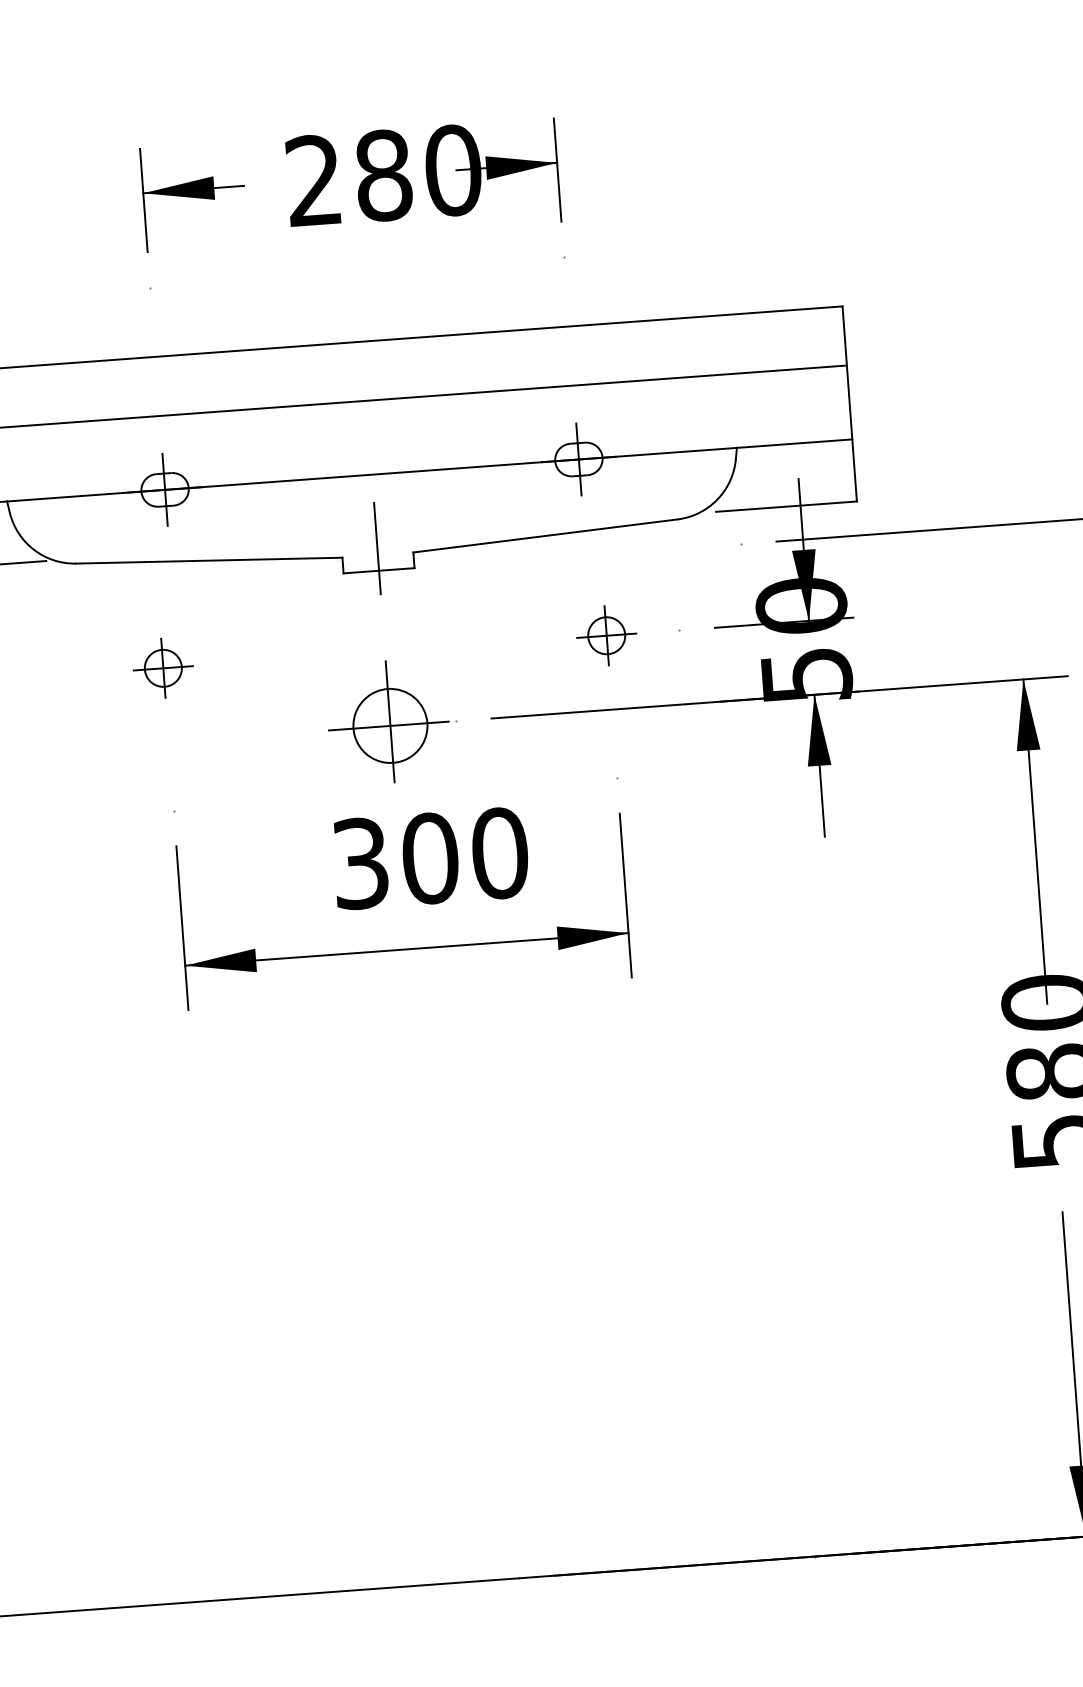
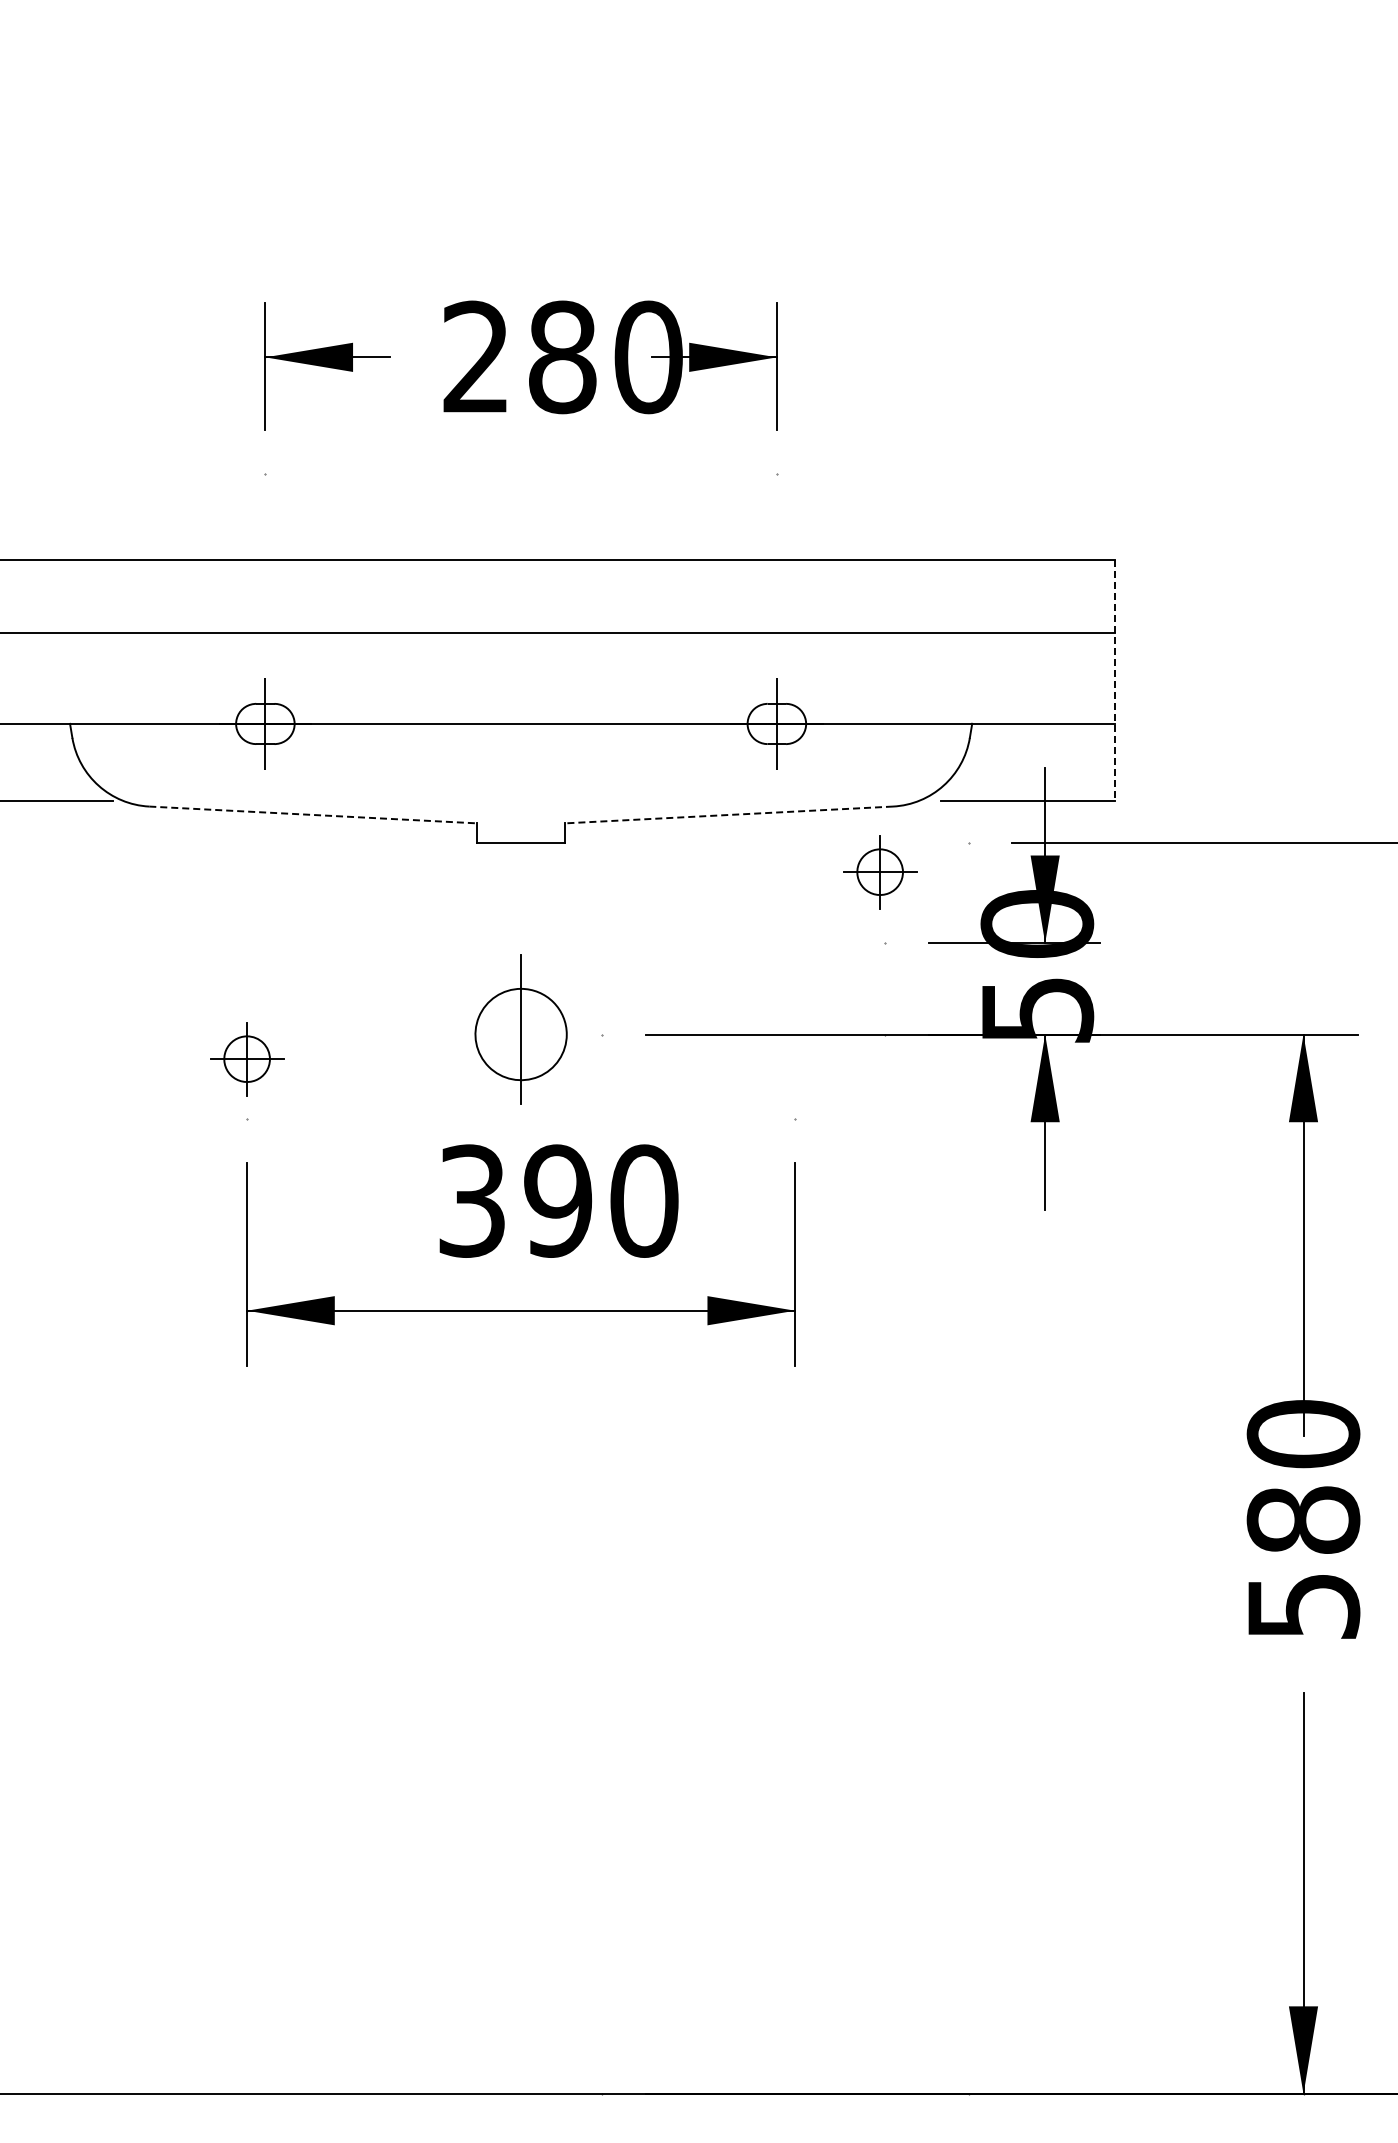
line: (849, 404) -> (1114, 680), solid -> dashed
line: (545, 536) -> (728, 815), solid -> dashed
line: (377, 547) -> (521, 814), removed
line: (209, 561) -> (313, 815), solid -> dashed
part: (607, 635) -> (880, 872), moved
part: (163, 668) -> (247, 1059), moved
line: (389, 726) -> (519, 1034), removed
text: (430, 857) -> (558, 1200), 300 -> 390

